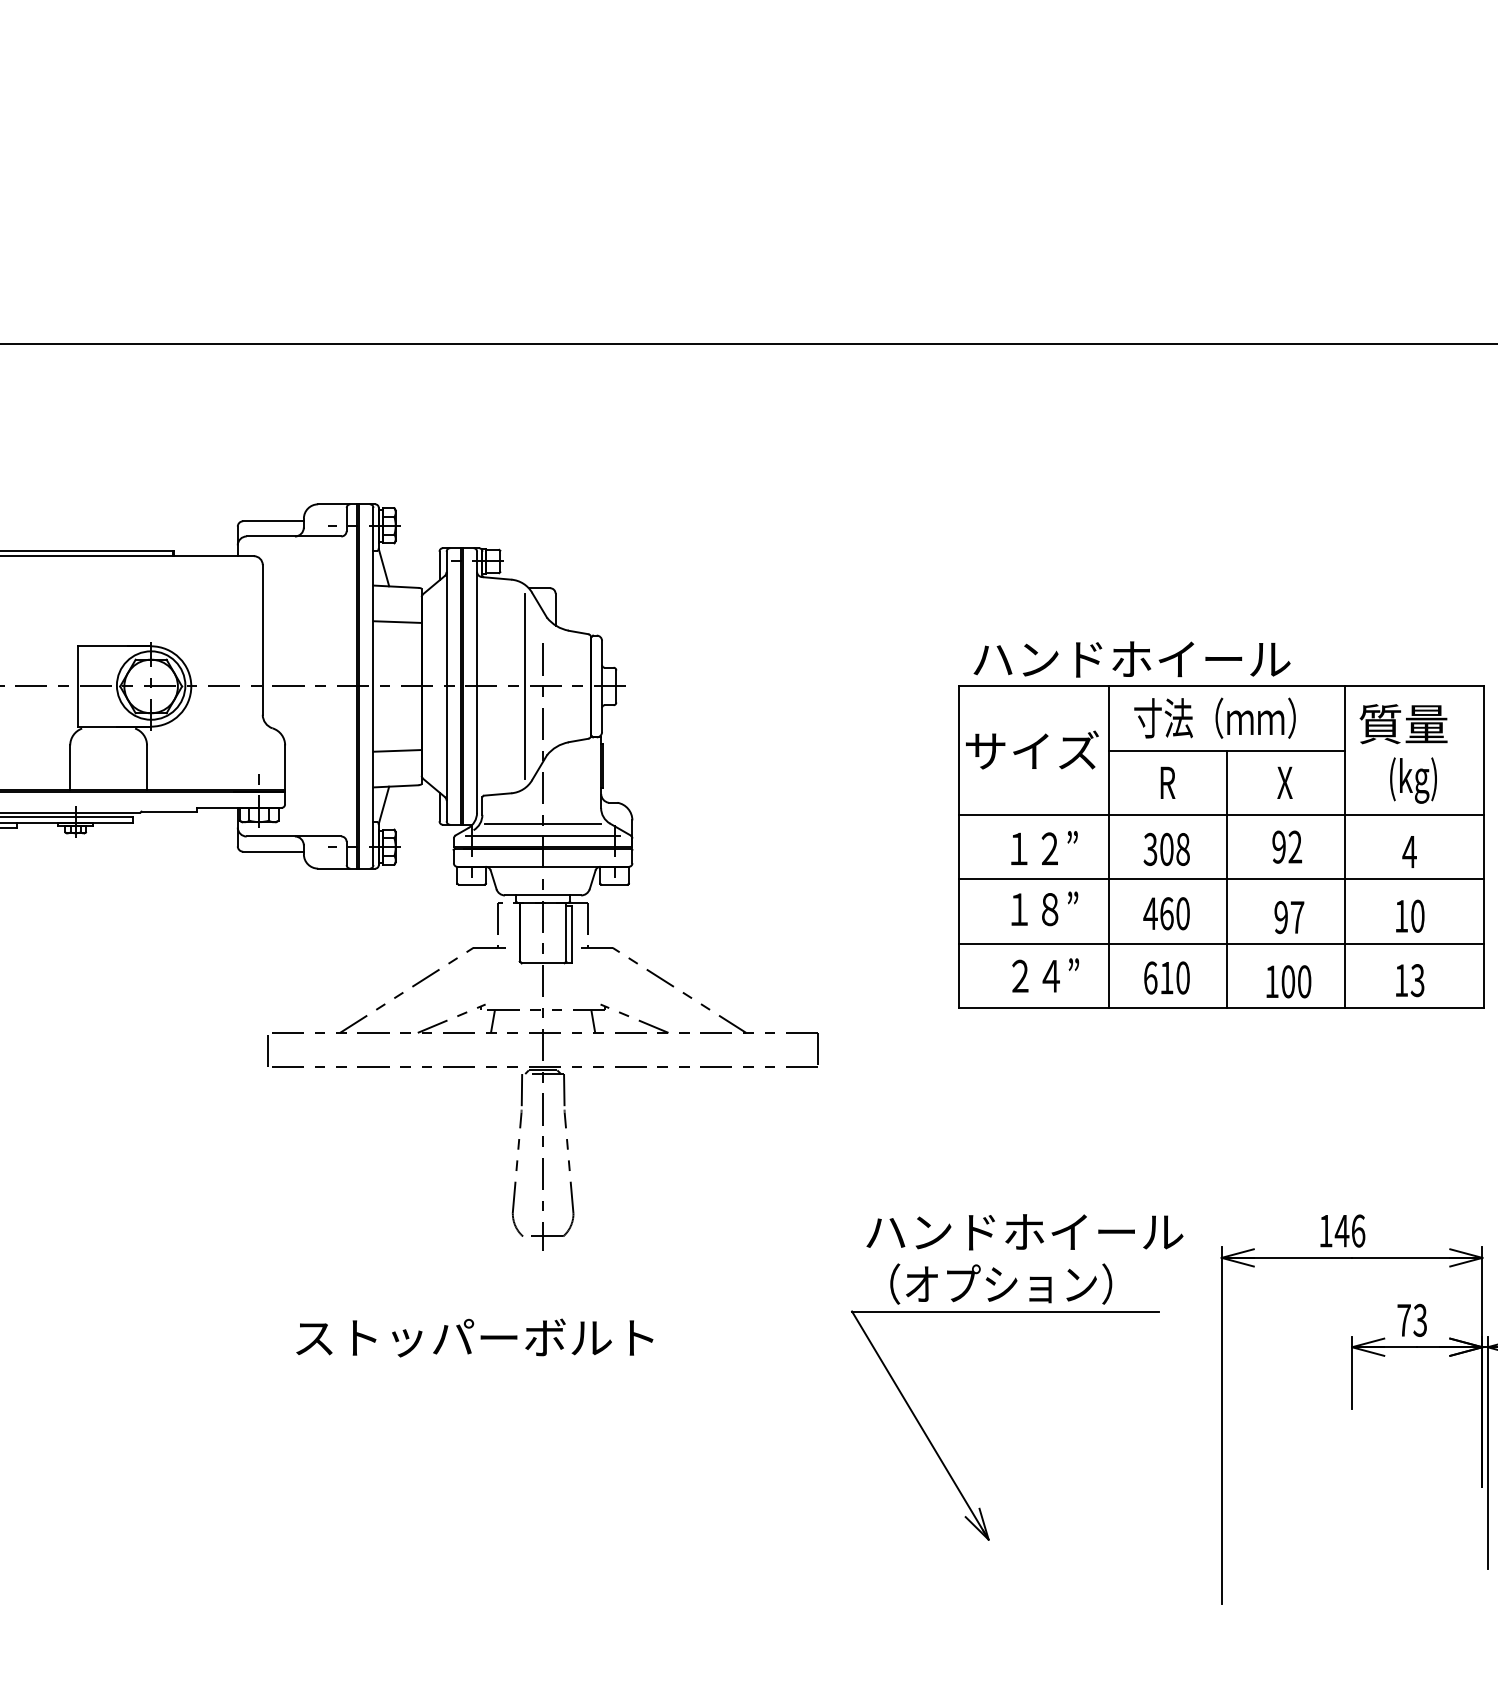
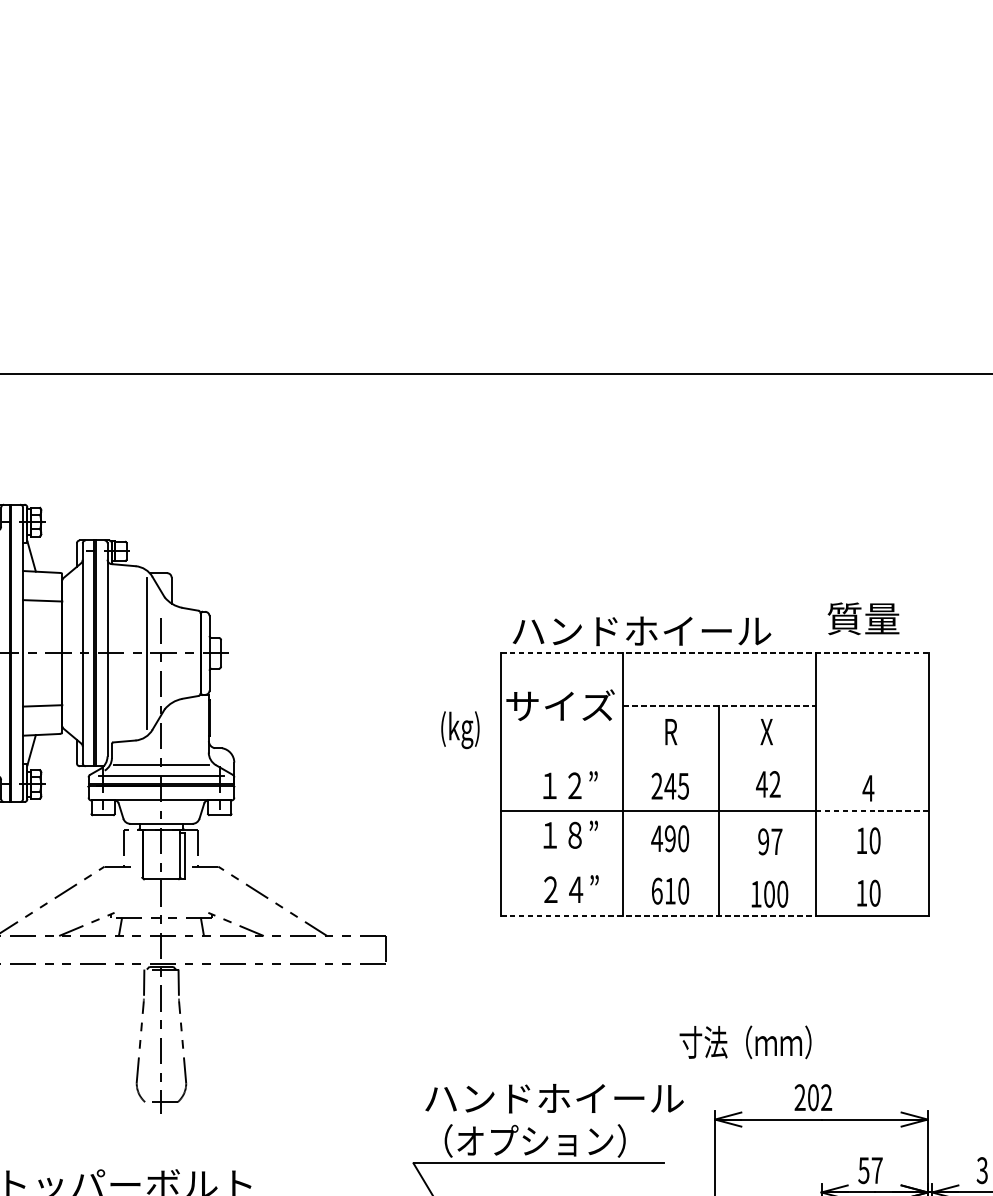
line: (1221, 686) -> (714, 653), solid -> dashed
text: (1214, 717) -> (745, 1041), moved
text: (1403, 724) -> (863, 619), moved
line: (1227, 750) -> (719, 705), solid -> dashed
text: (1413, 780) -> (460, 730), moved
line: (1221, 815) -> (714, 758), removed
text: (1278, 846) -> (761, 783), 92 -> 42
text: (1166, 848) -> (670, 785), 308 -> 245
line: (1414, 879) -> (872, 810), solid -> dashed
text: (1166, 913) -> (670, 838), 460 -> 490
line: (1221, 943) -> (714, 863), removed
text: (1417, 980) -> (874, 893), 13 -> 10
line: (1151, 1007) -> (657, 915), solid -> dashed
text: (1342, 1230) -> (813, 1097), 146 -> 202
text: (1412, 1319) -> (870, 1169), 73 -> 57

